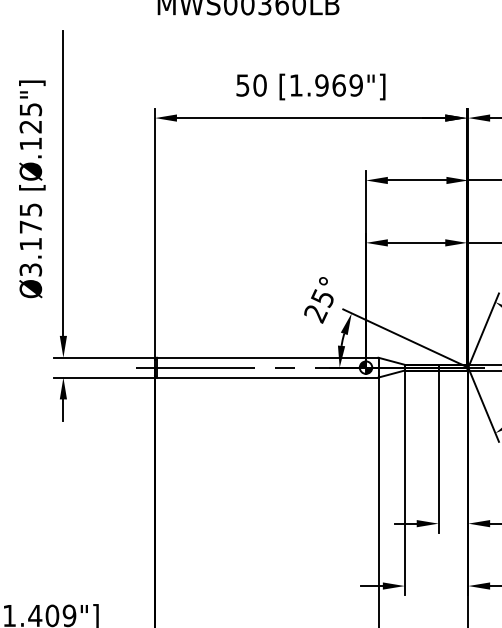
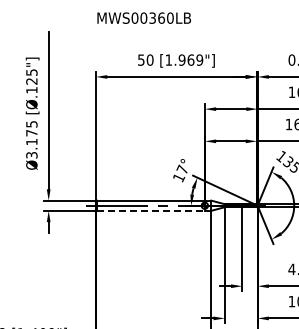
text: (318, 305) -> (180, 173), 25° -> 17°
line: (260, 376) -> (150, 210), solid -> dashed

